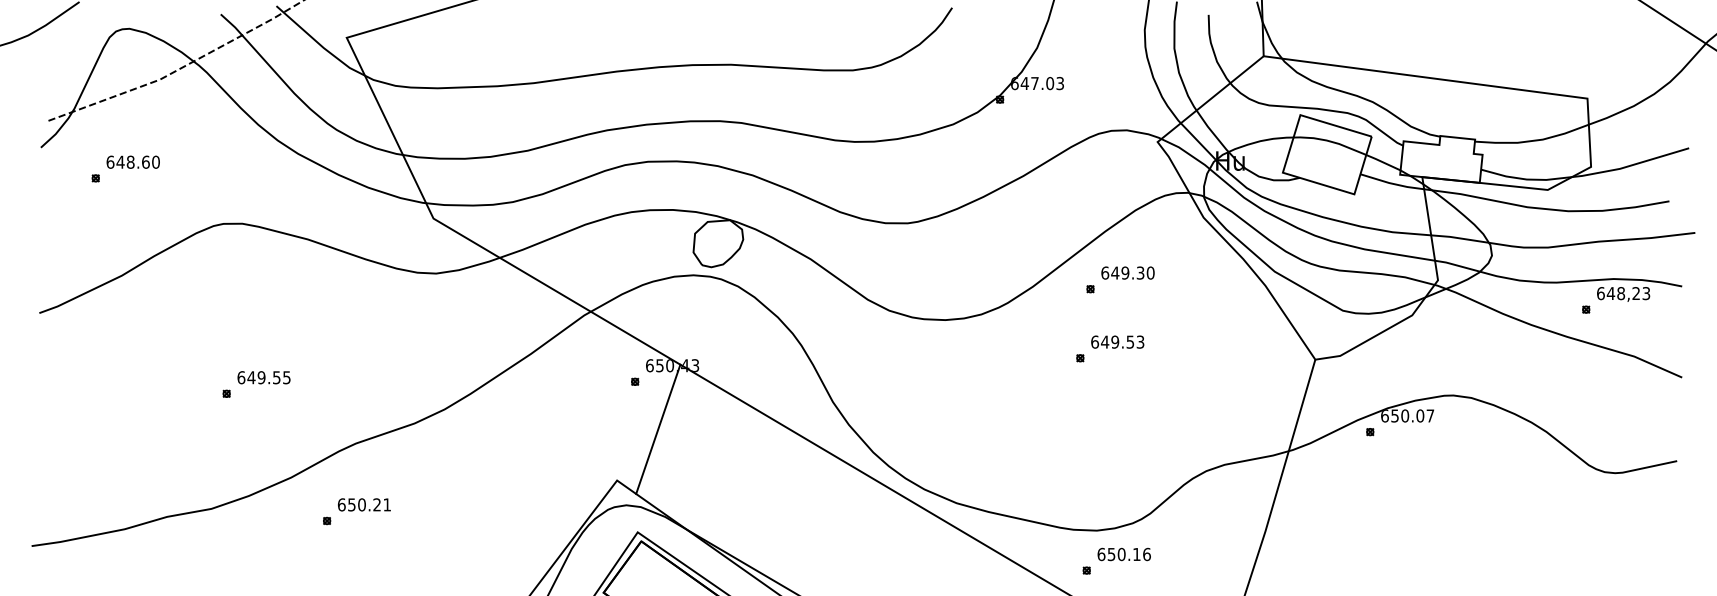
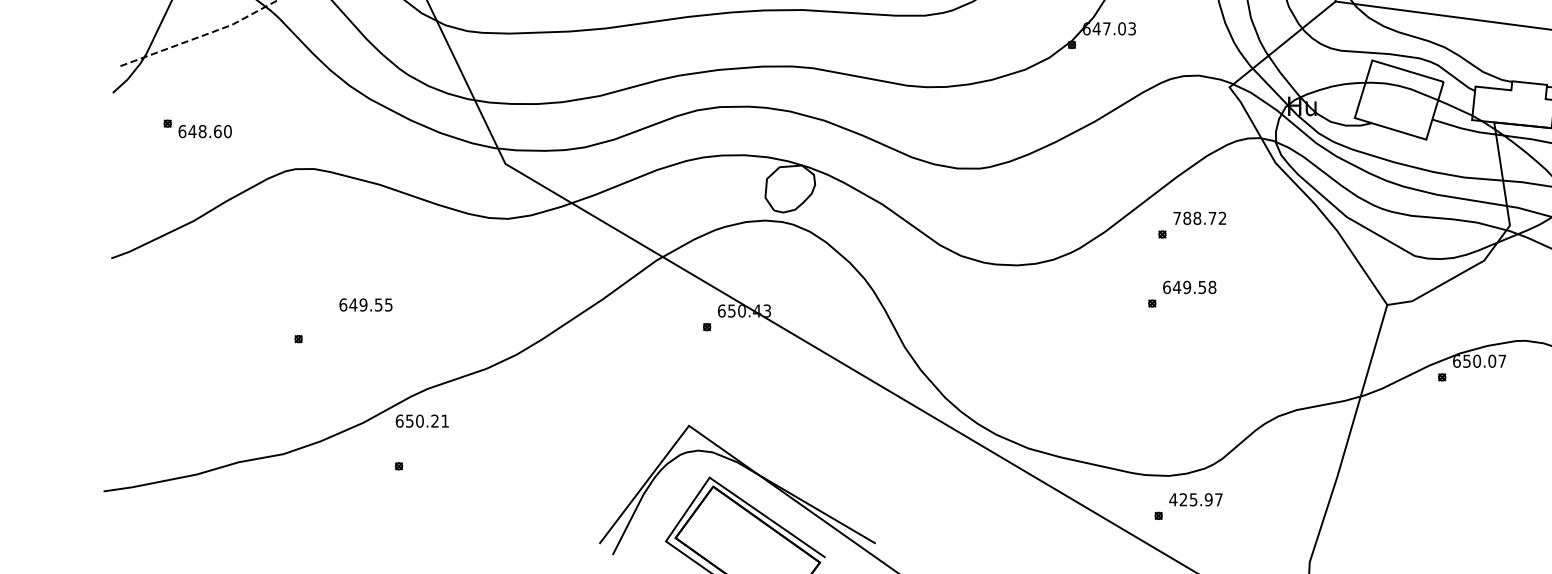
text: (132, 161) -> (204, 130), moved
text: (1127, 272) -> (1199, 217), 649.30 -> 788.72
text: (1140, 341) -> (1212, 286), 649.53 -> 649.58
text: (263, 377) -> (365, 304), moved
line: (658, 428) -> (730, 373), removed
text: (364, 504) -> (422, 420), moved
text: (1123, 554) -> (1195, 499), 650.16 -> 425.97

